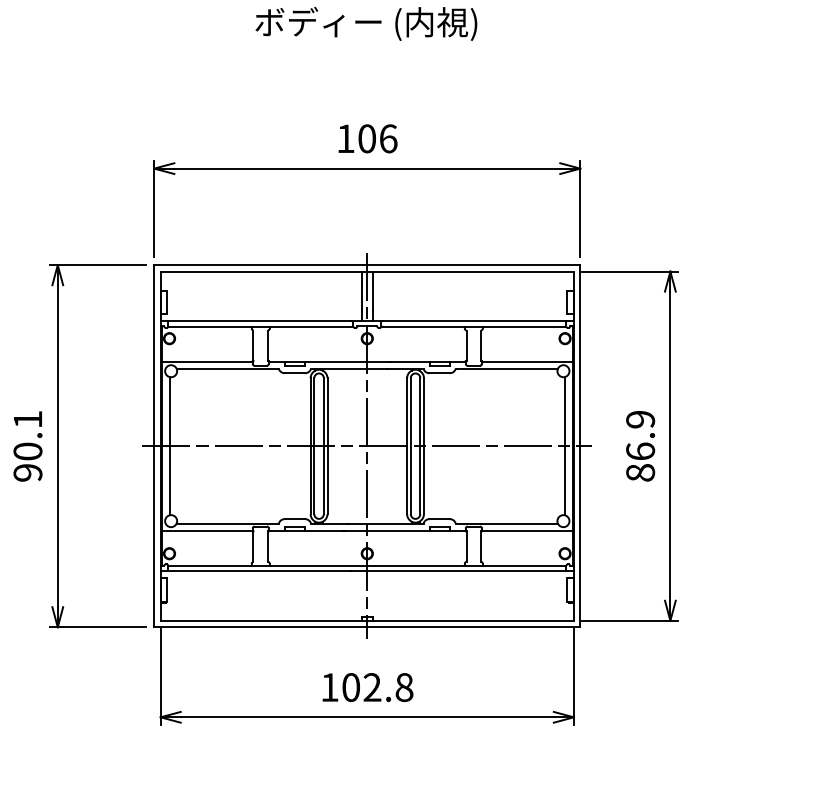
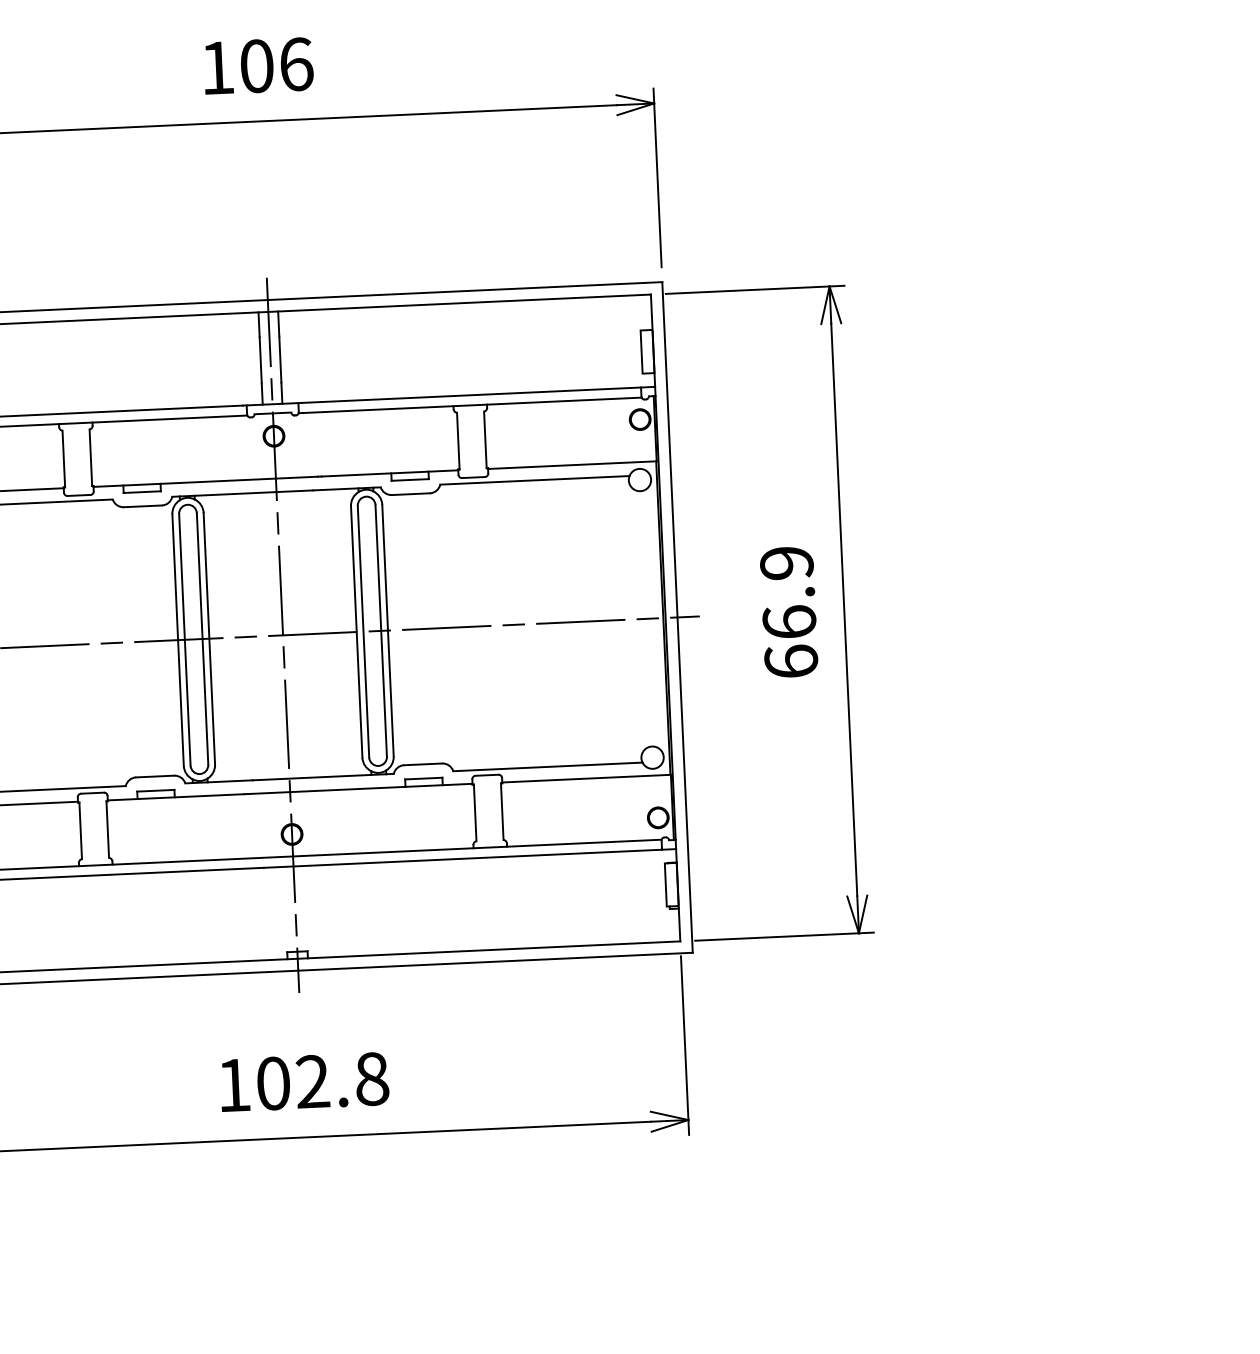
line: (564, 446) -> (648, 619), removed
text: (640, 472) -> (791, 661), 86.9 -> 66.9

